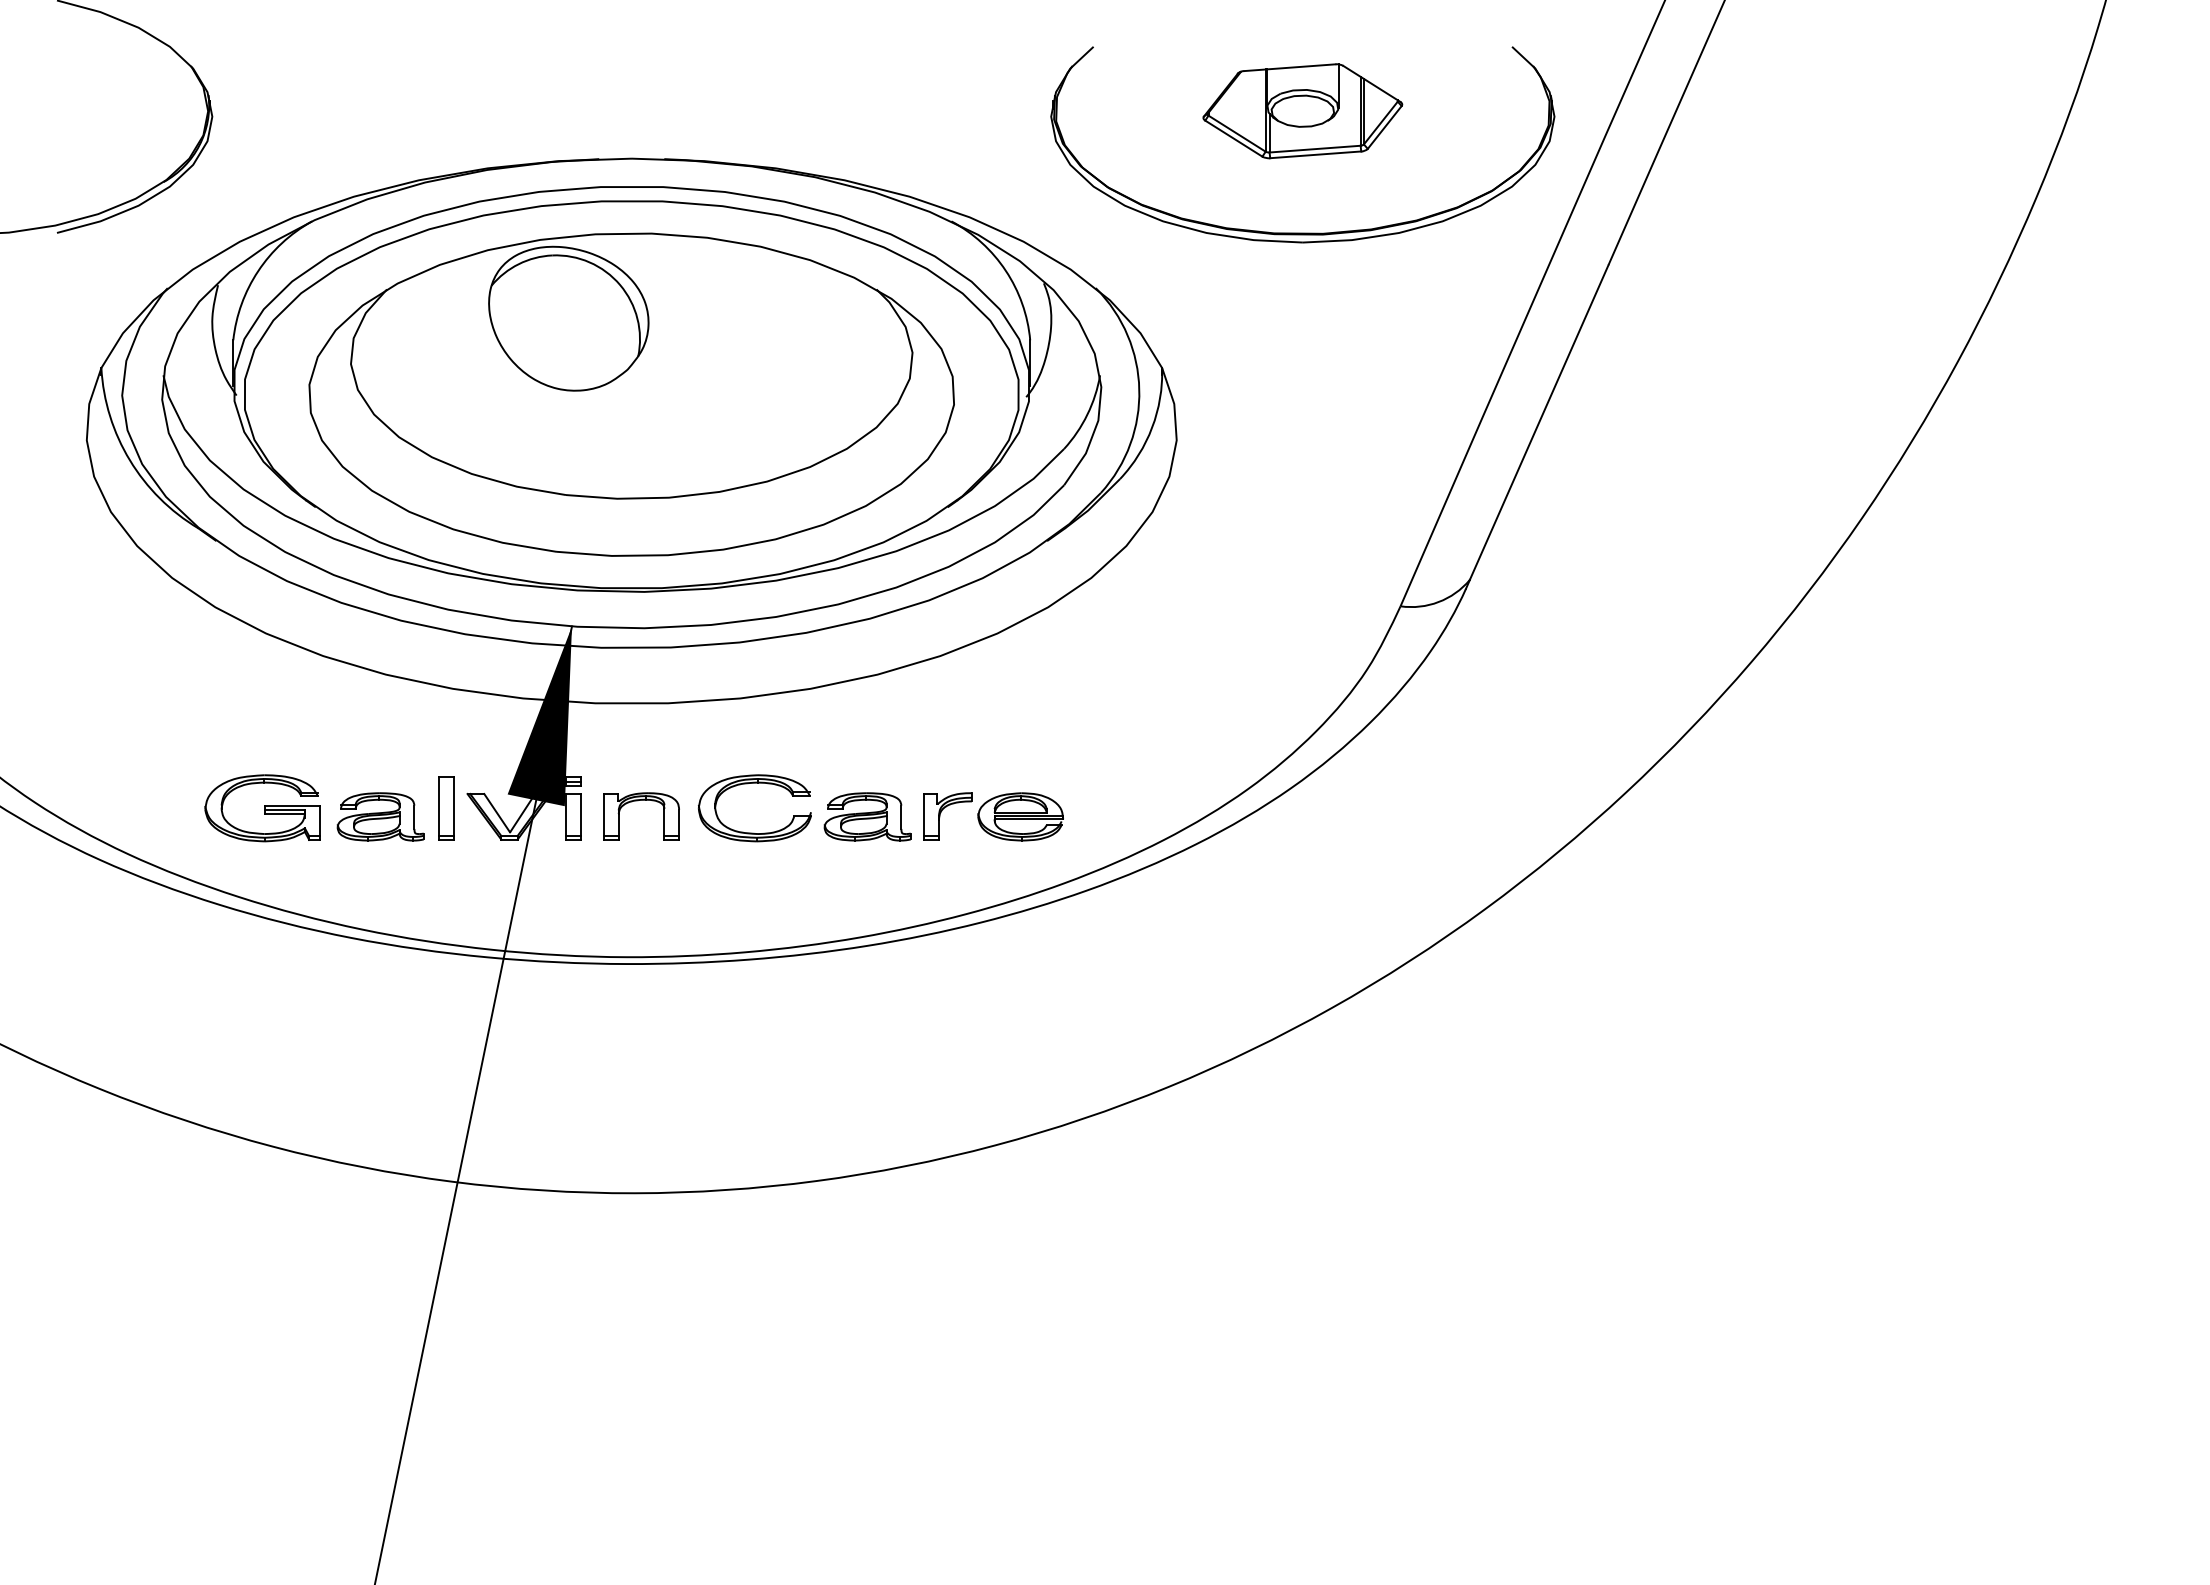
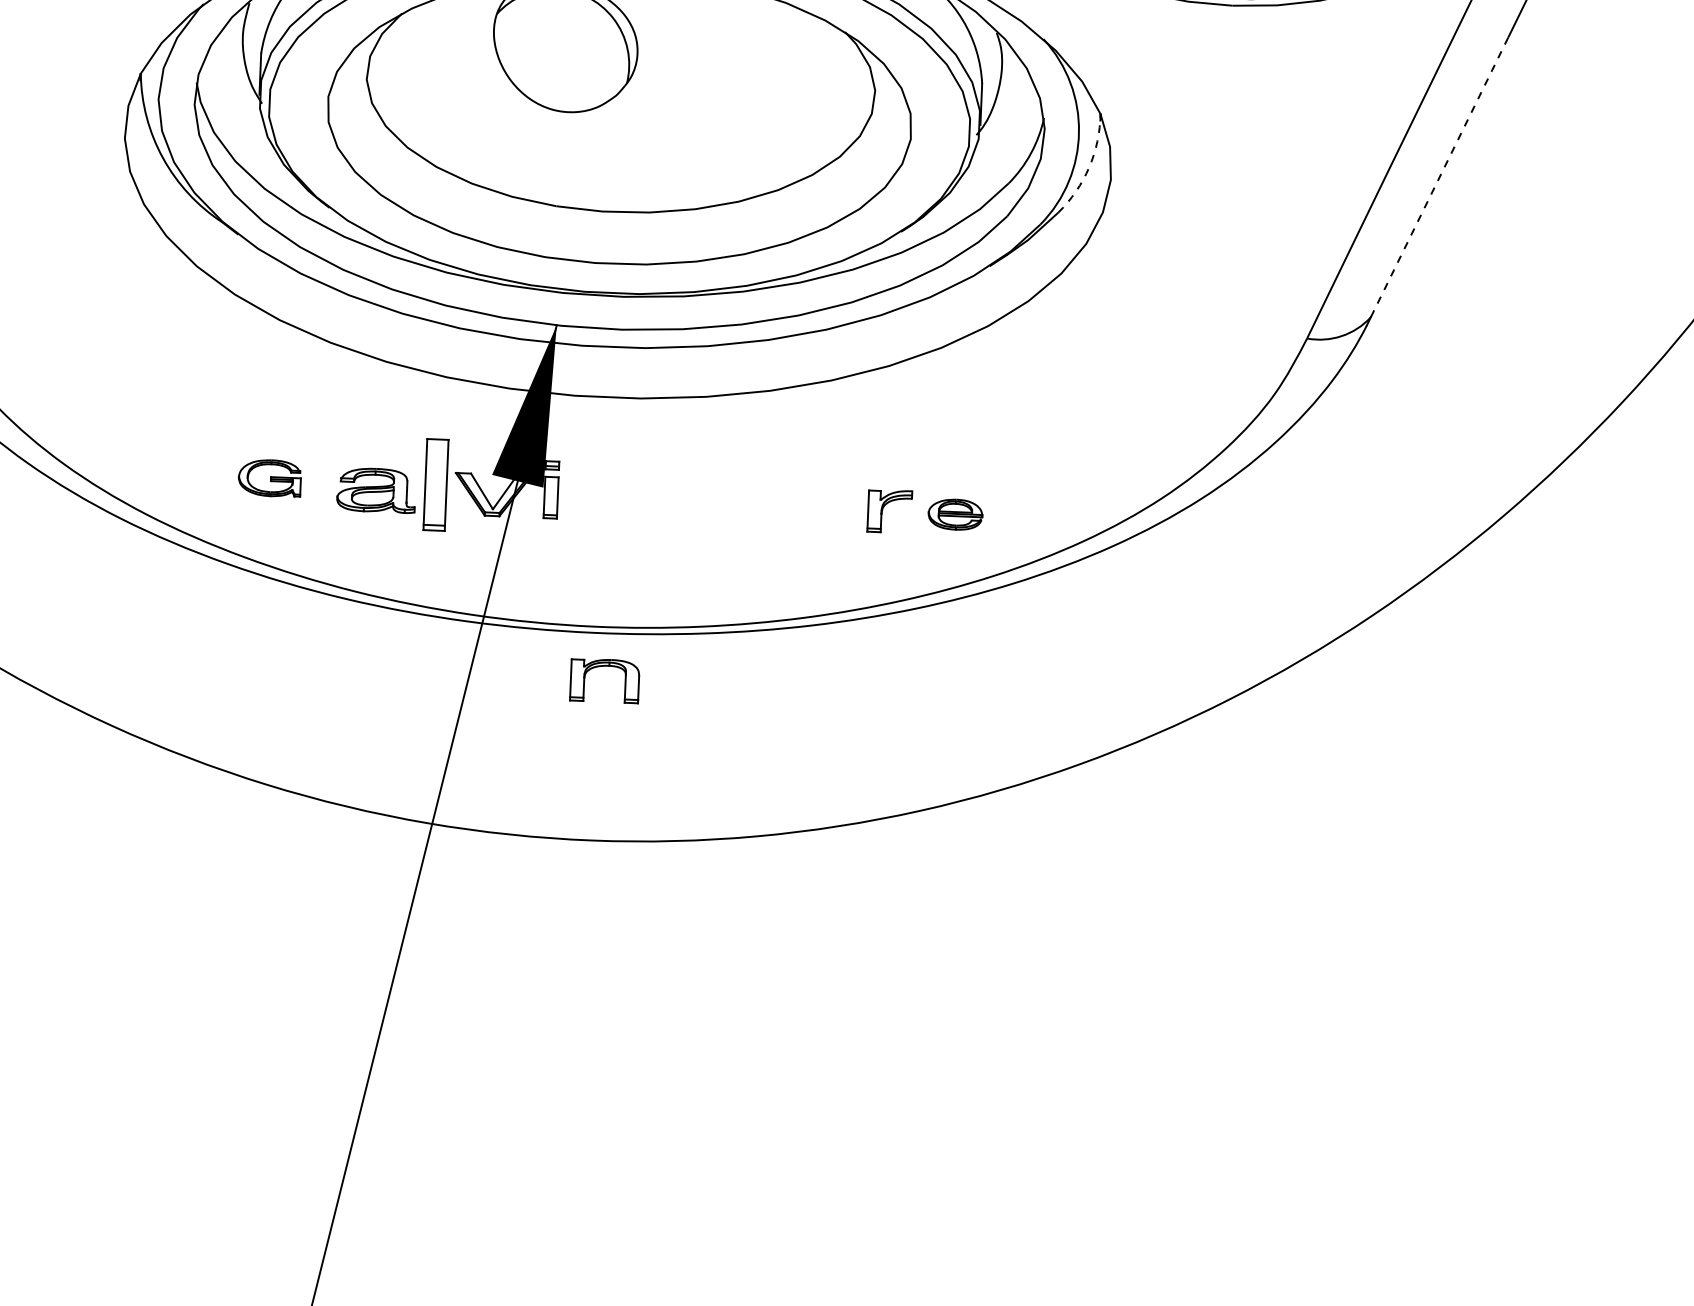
line: (1539, 422) -> (1439, 177), solid -> dashed
arc: (1152, 427) -> (1089, 167), solid -> dashed
part: (637, 801) -> (601, 667), moved
part: (262, 808) -> (269, 478), size x0.6
part: (446, 808) -> (436, 485), size x1.6
part: (867, 816) -> (816, 508), removed
part: (1020, 816) -> (955, 514), size x0.7
part: (753, 832) -> (713, 518), removed

